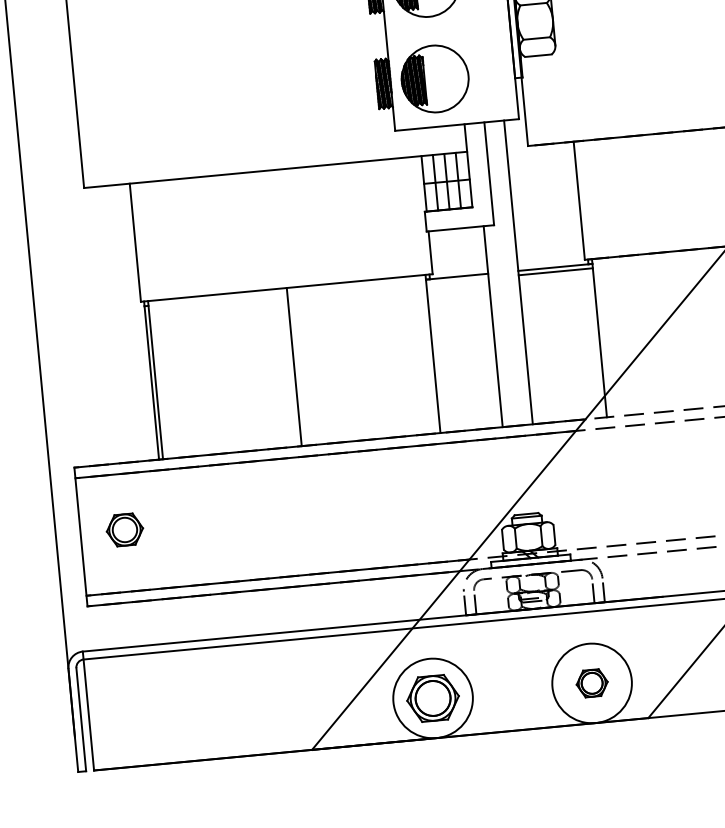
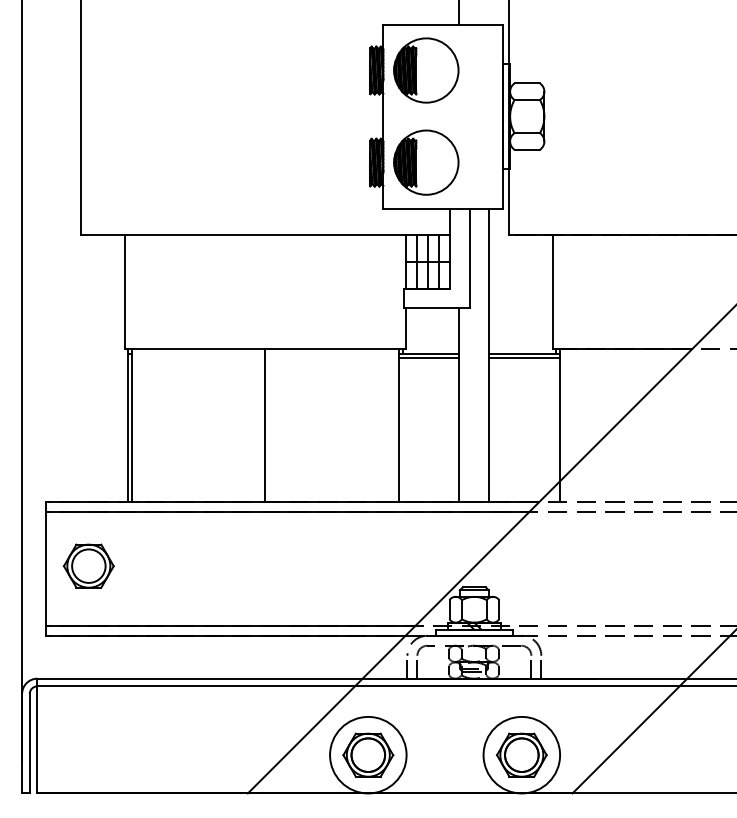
line: (457, 281) -> (429, 358), added
part: (124, 529) -> (88, 565), size x1.43
part: (591, 682) -> (521, 754), size x1.67

